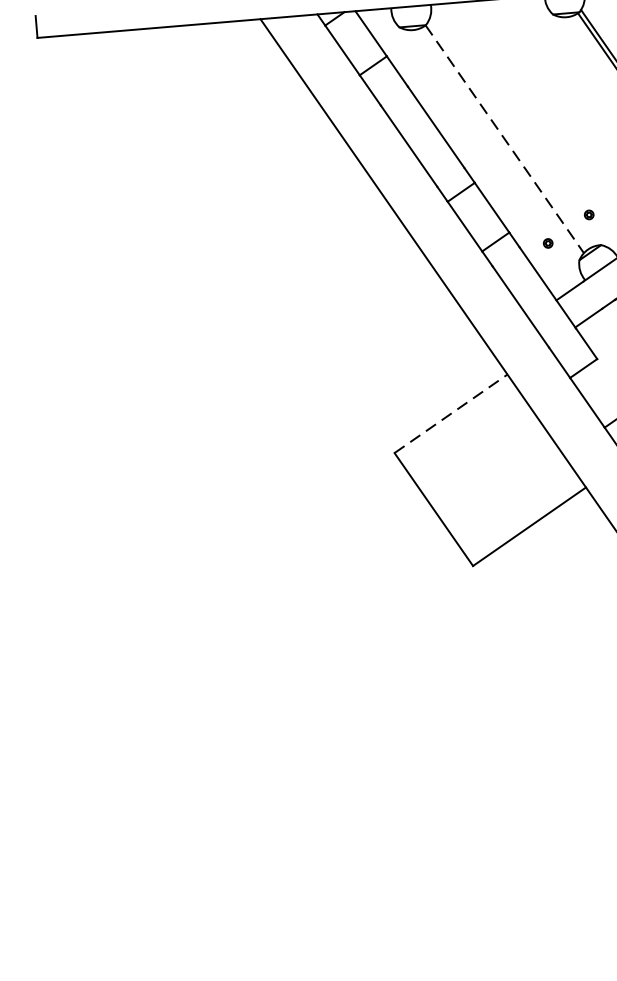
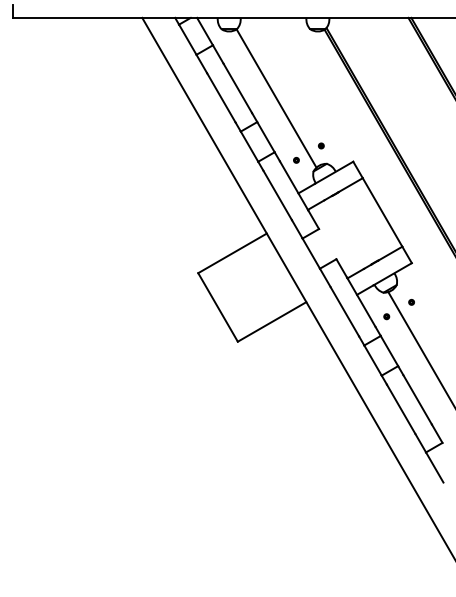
line: (504, 139) -> (276, 98), dashed -> solid
line: (450, 414) -> (232, 253), dashed -> solid

